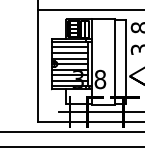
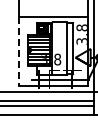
line: (38, 66) -> (19, 51), solid -> dashed

